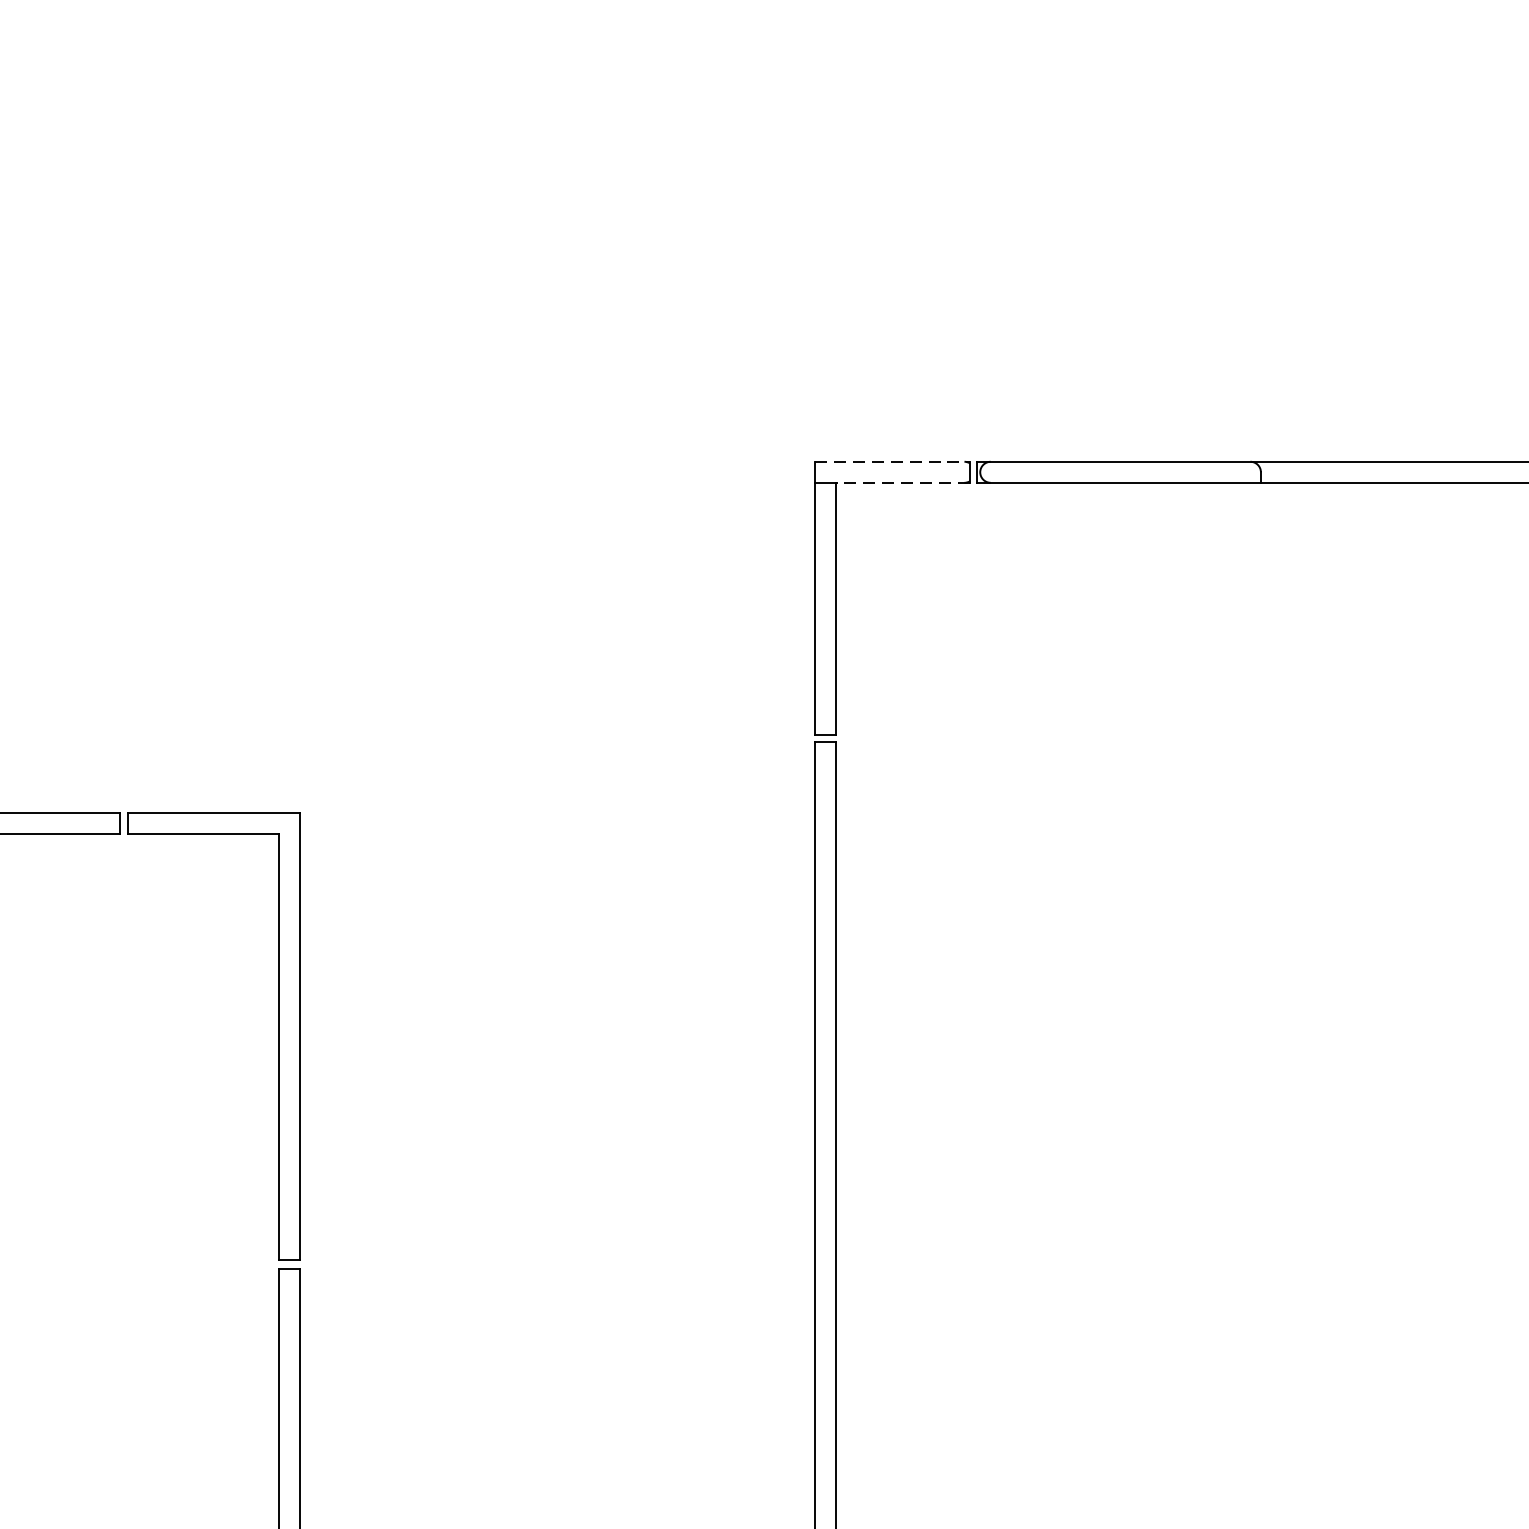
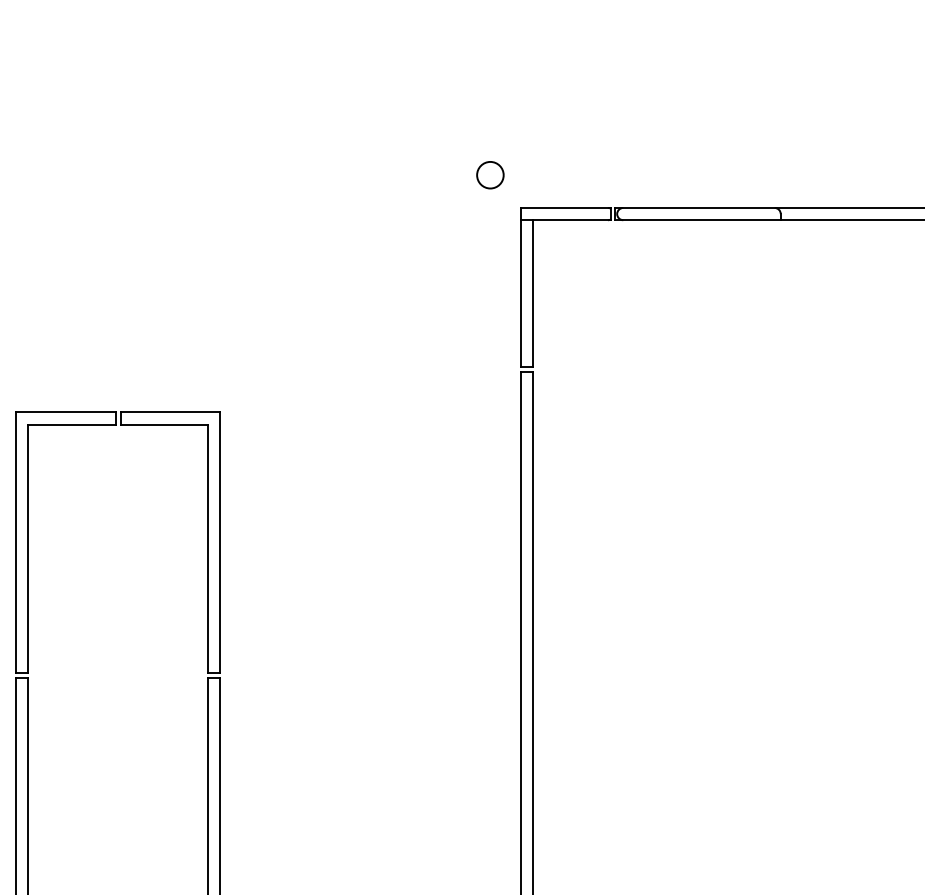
circle: (762, 406) -> (490, 175), added
line: (893, 461) -> (566, 207), dashed -> solid
line: (903, 483) -> (572, 220), dashed -> solid

